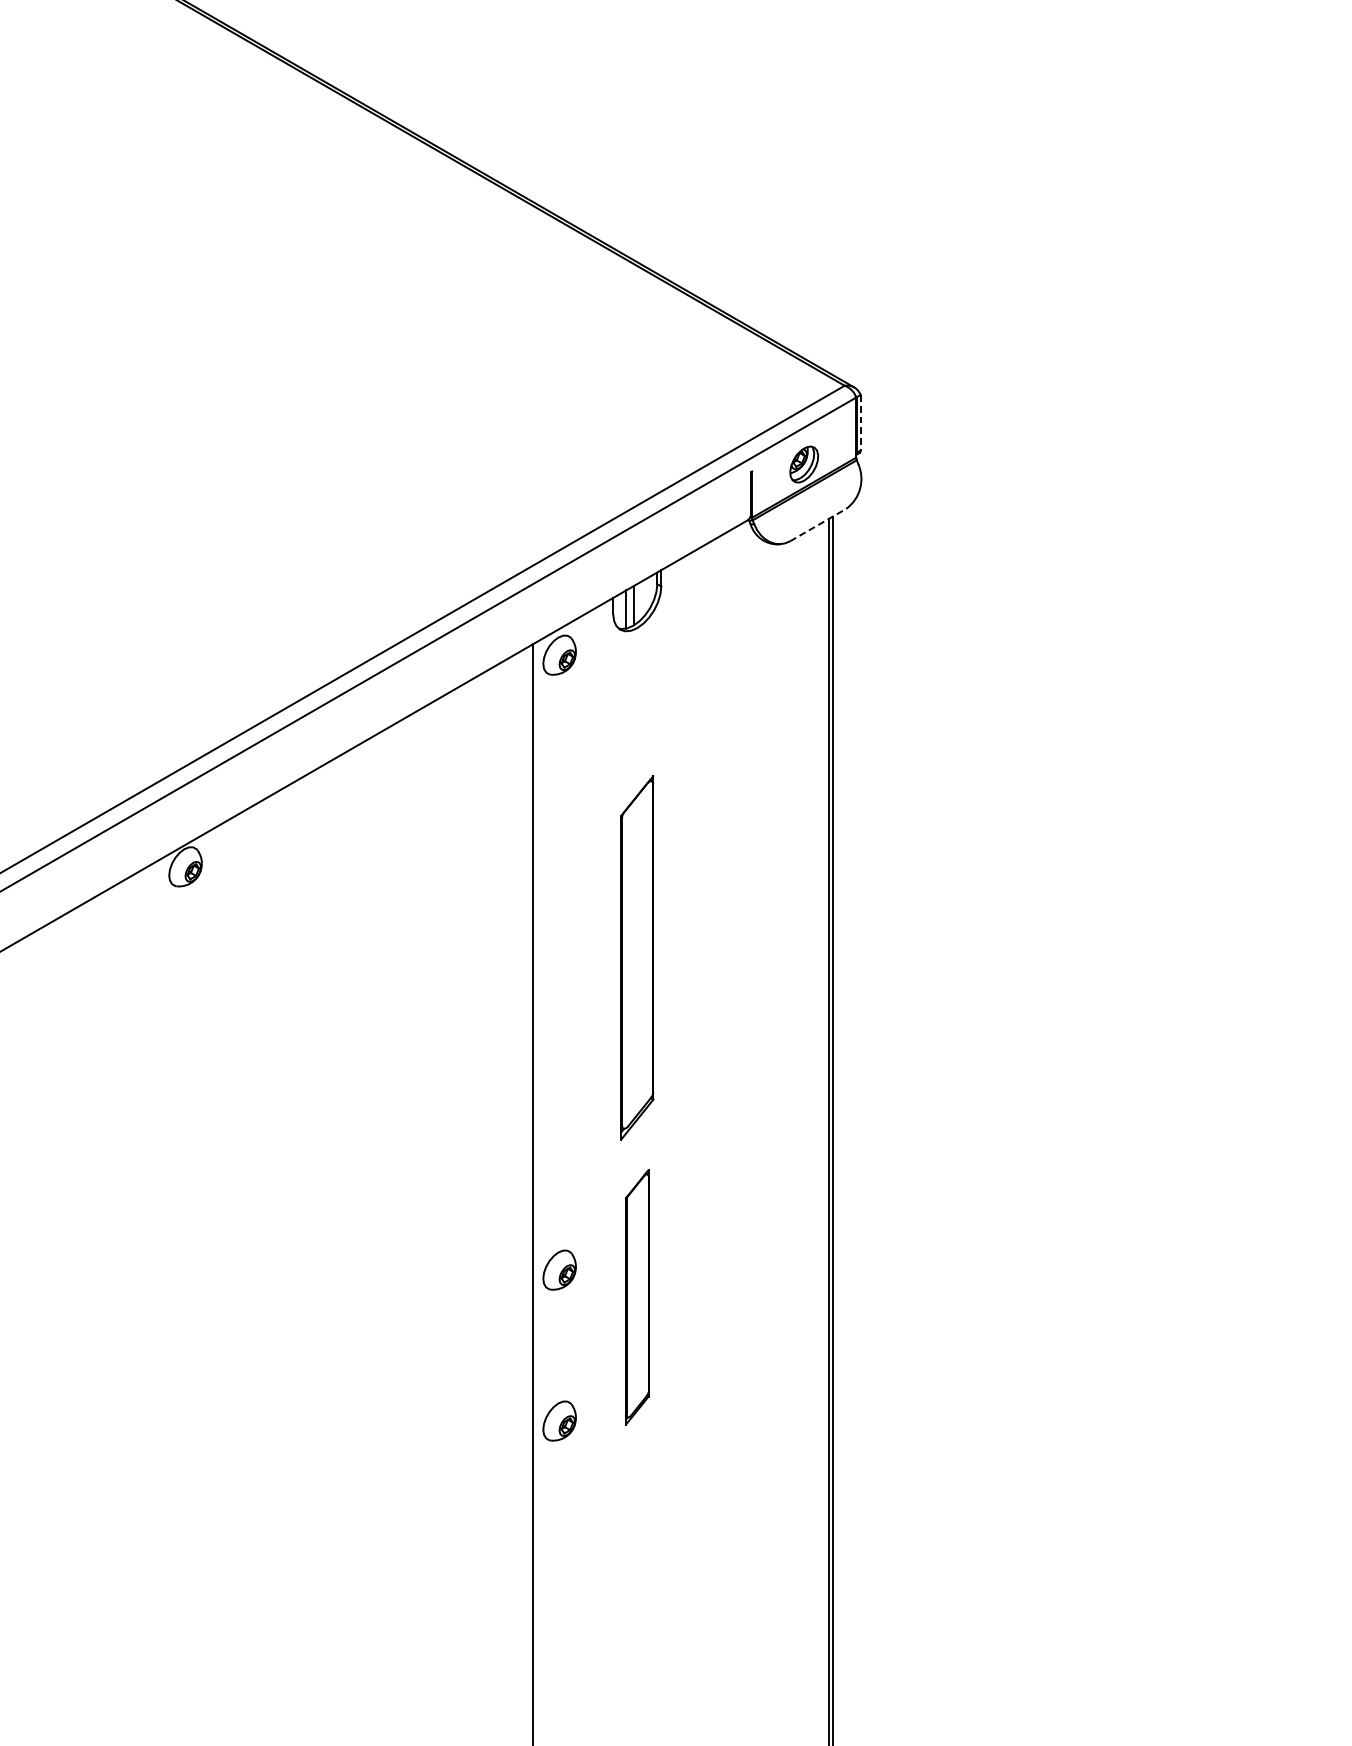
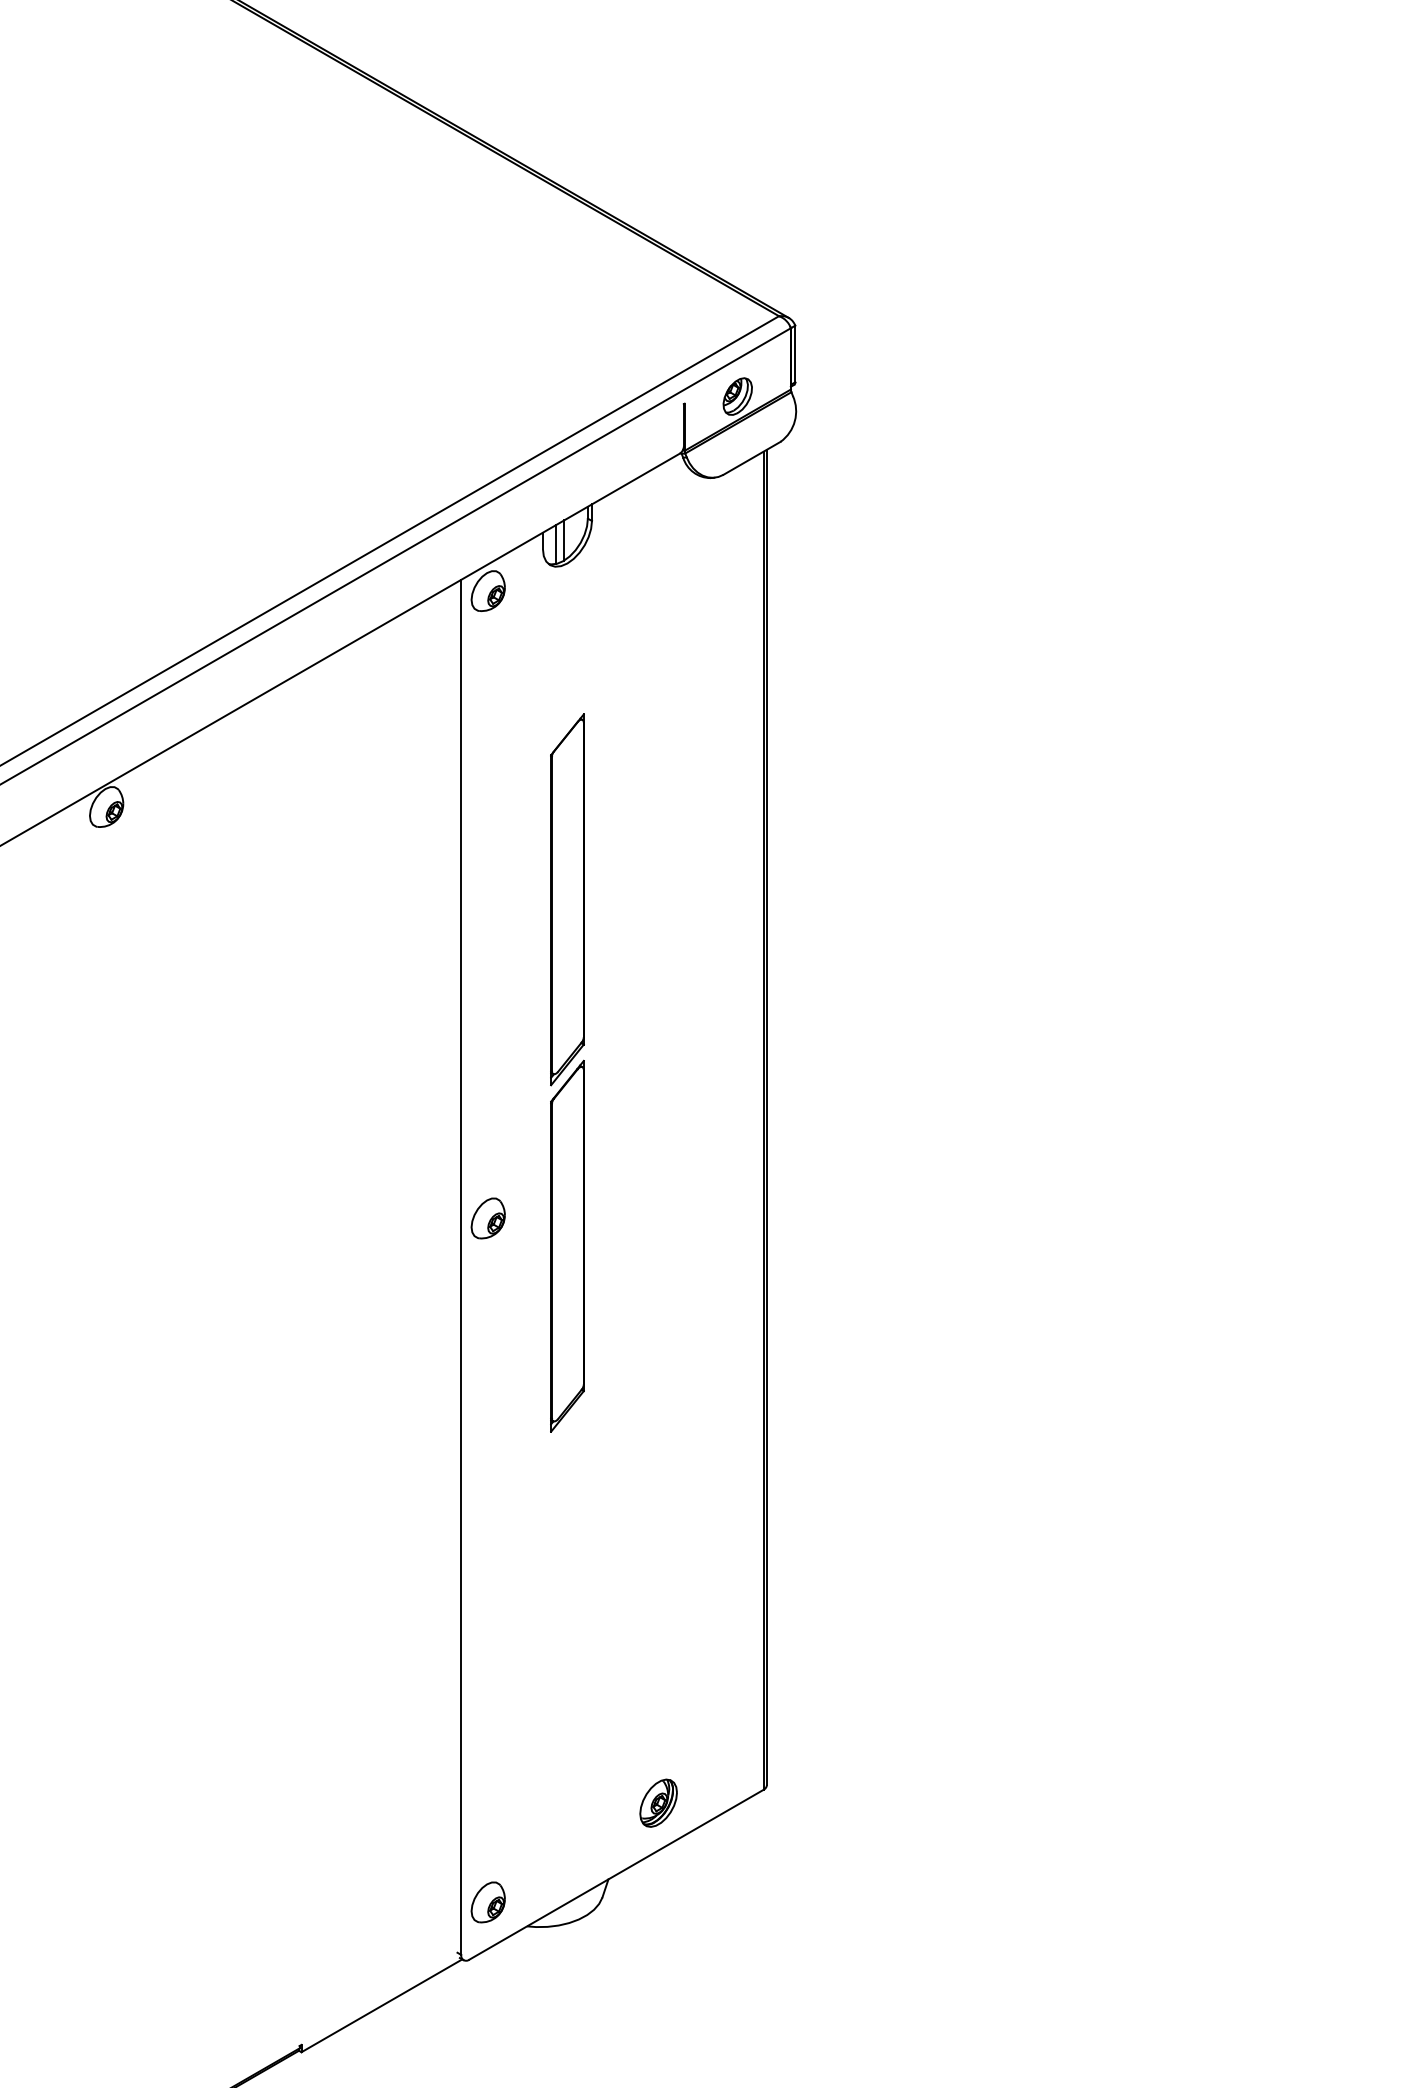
line: (860, 423) -> (795, 354), dashed -> solid
line: (818, 525) -> (752, 458), dashed -> solid
part: (637, 1296) -> (567, 1245), size x1.43
part: (558, 1421) -> (487, 1372), removed

